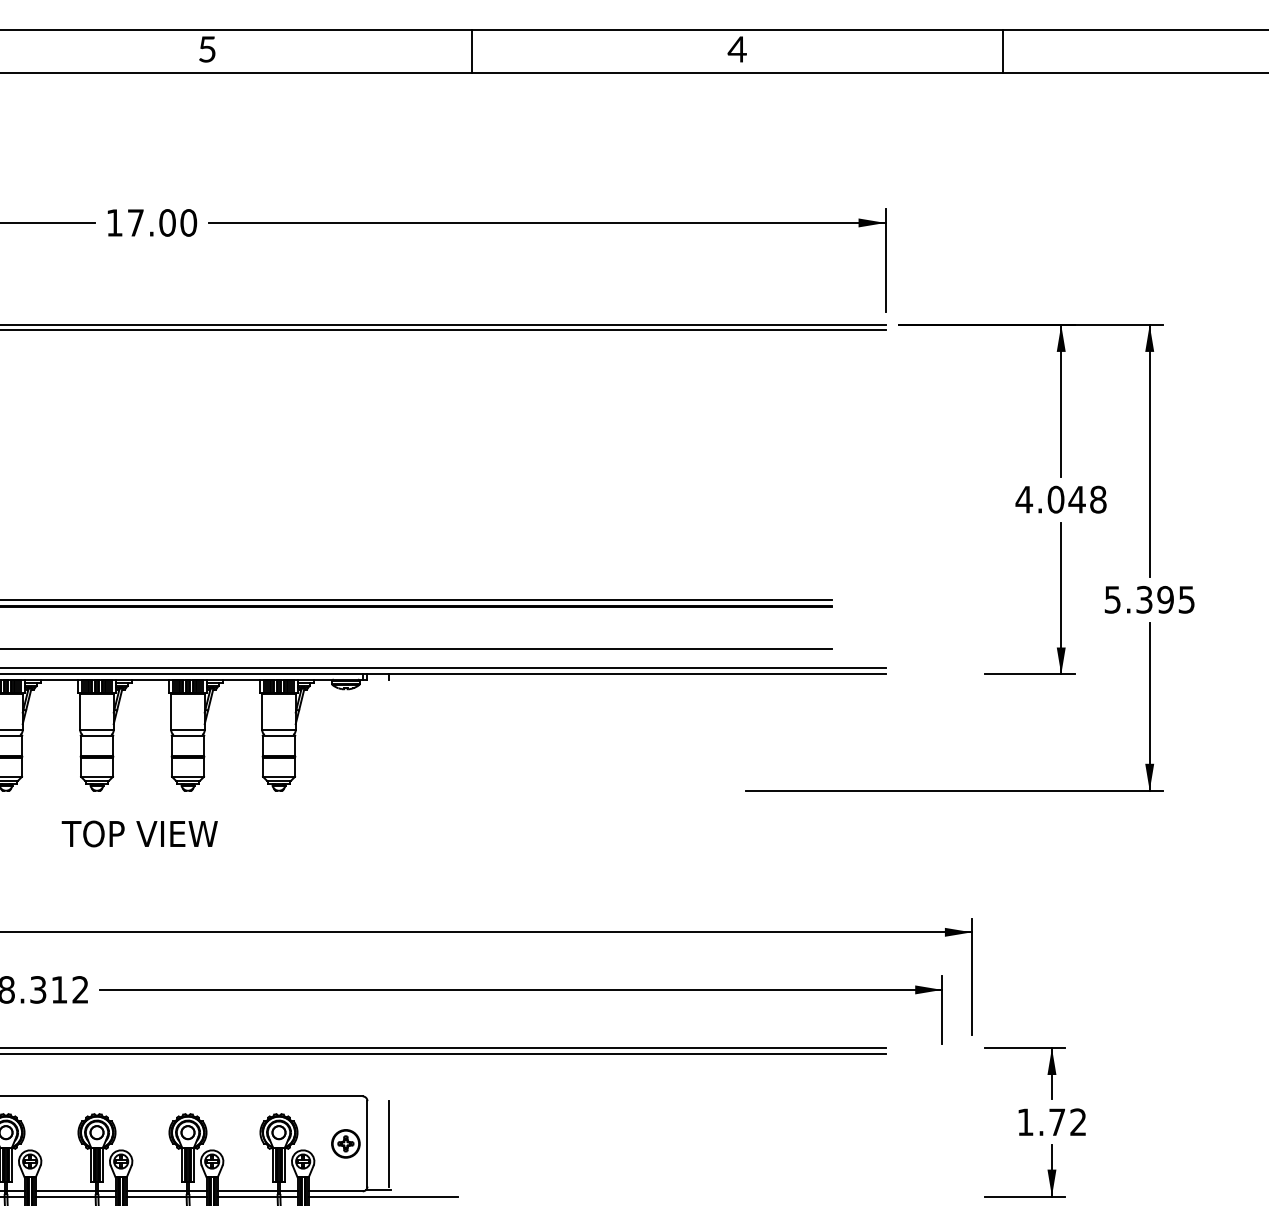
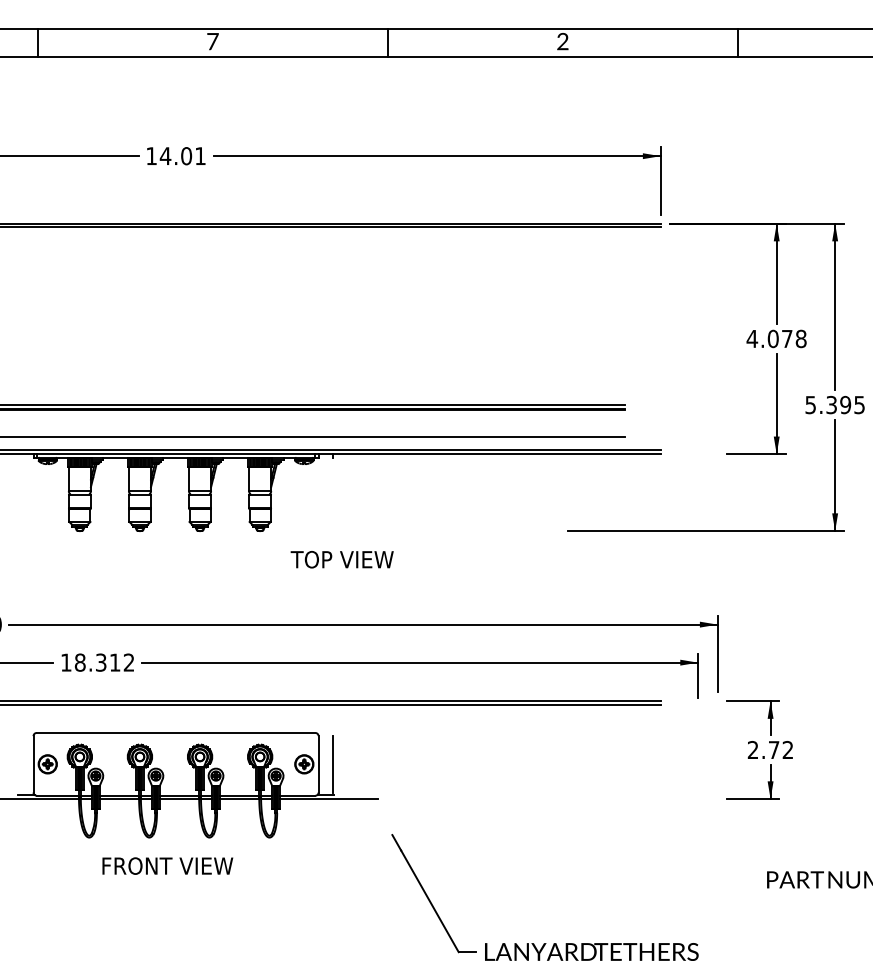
text: (206, 49) -> (212, 41), 5 -> 7
text: (736, 49) -> (562, 41), 4 -> 2
text: (161, 223) -> (182, 156), 17.00 -> 14.01
text: (1076, 499) -> (786, 338), 4.048 -> 4.078
text: (138, 833) -> (341, 559), moved
text: (1024, 1121) -> (752, 749), 1.72 -> 2.72

